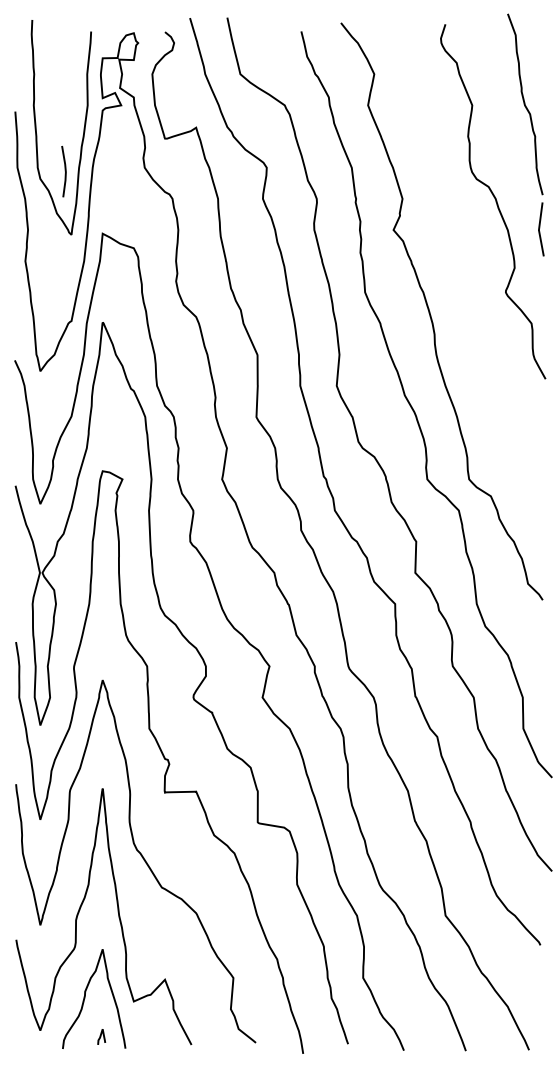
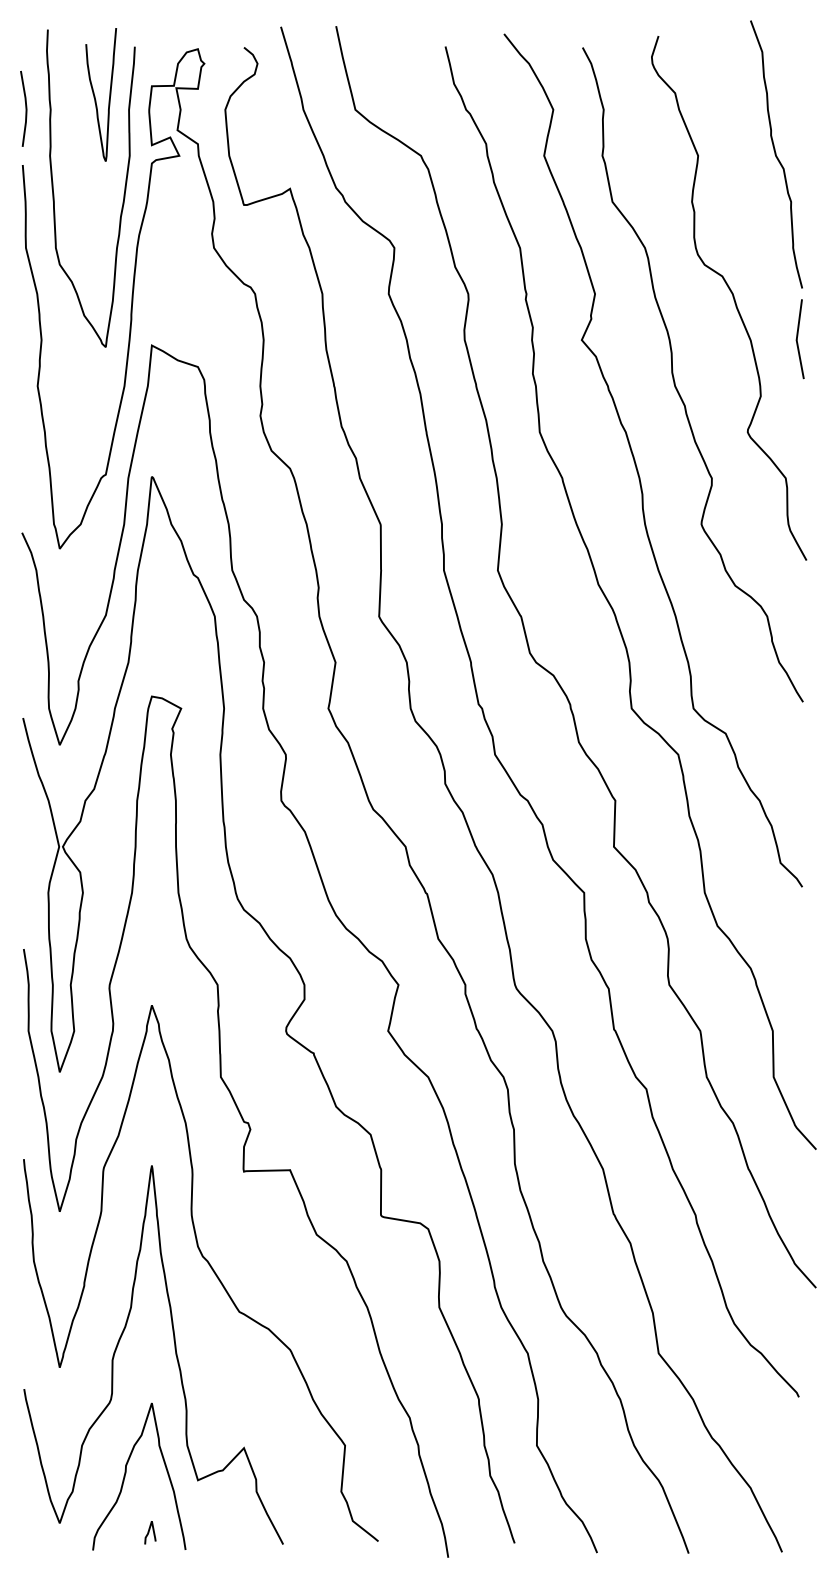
curve: (64, 64) -> (95, 95), added
line: (64, 171) -> (24, 108), moved
curve: (456, 254) -> (674, 376), added

